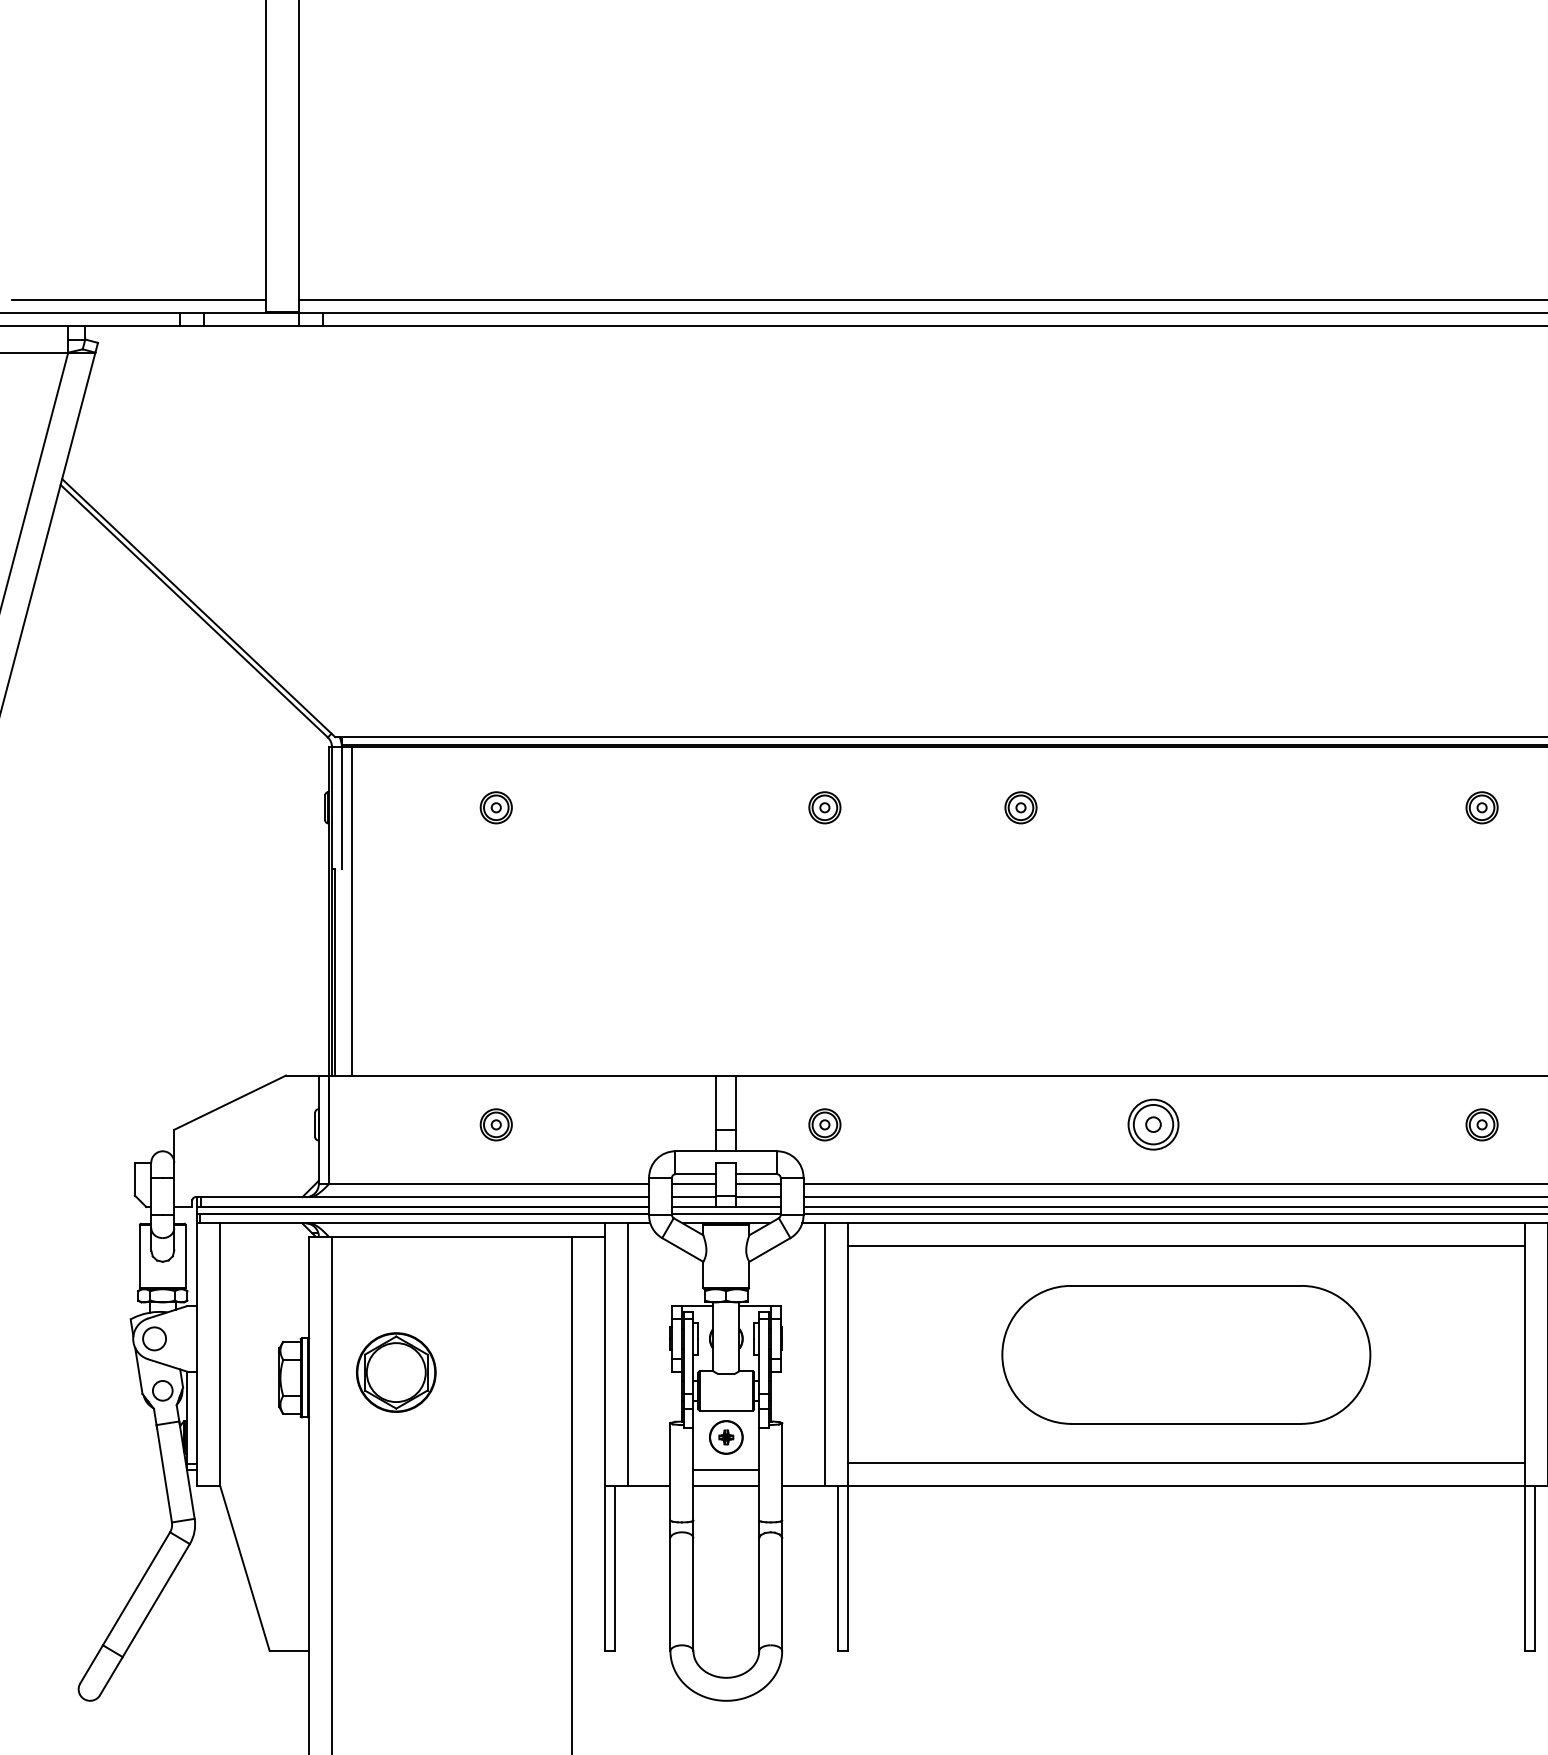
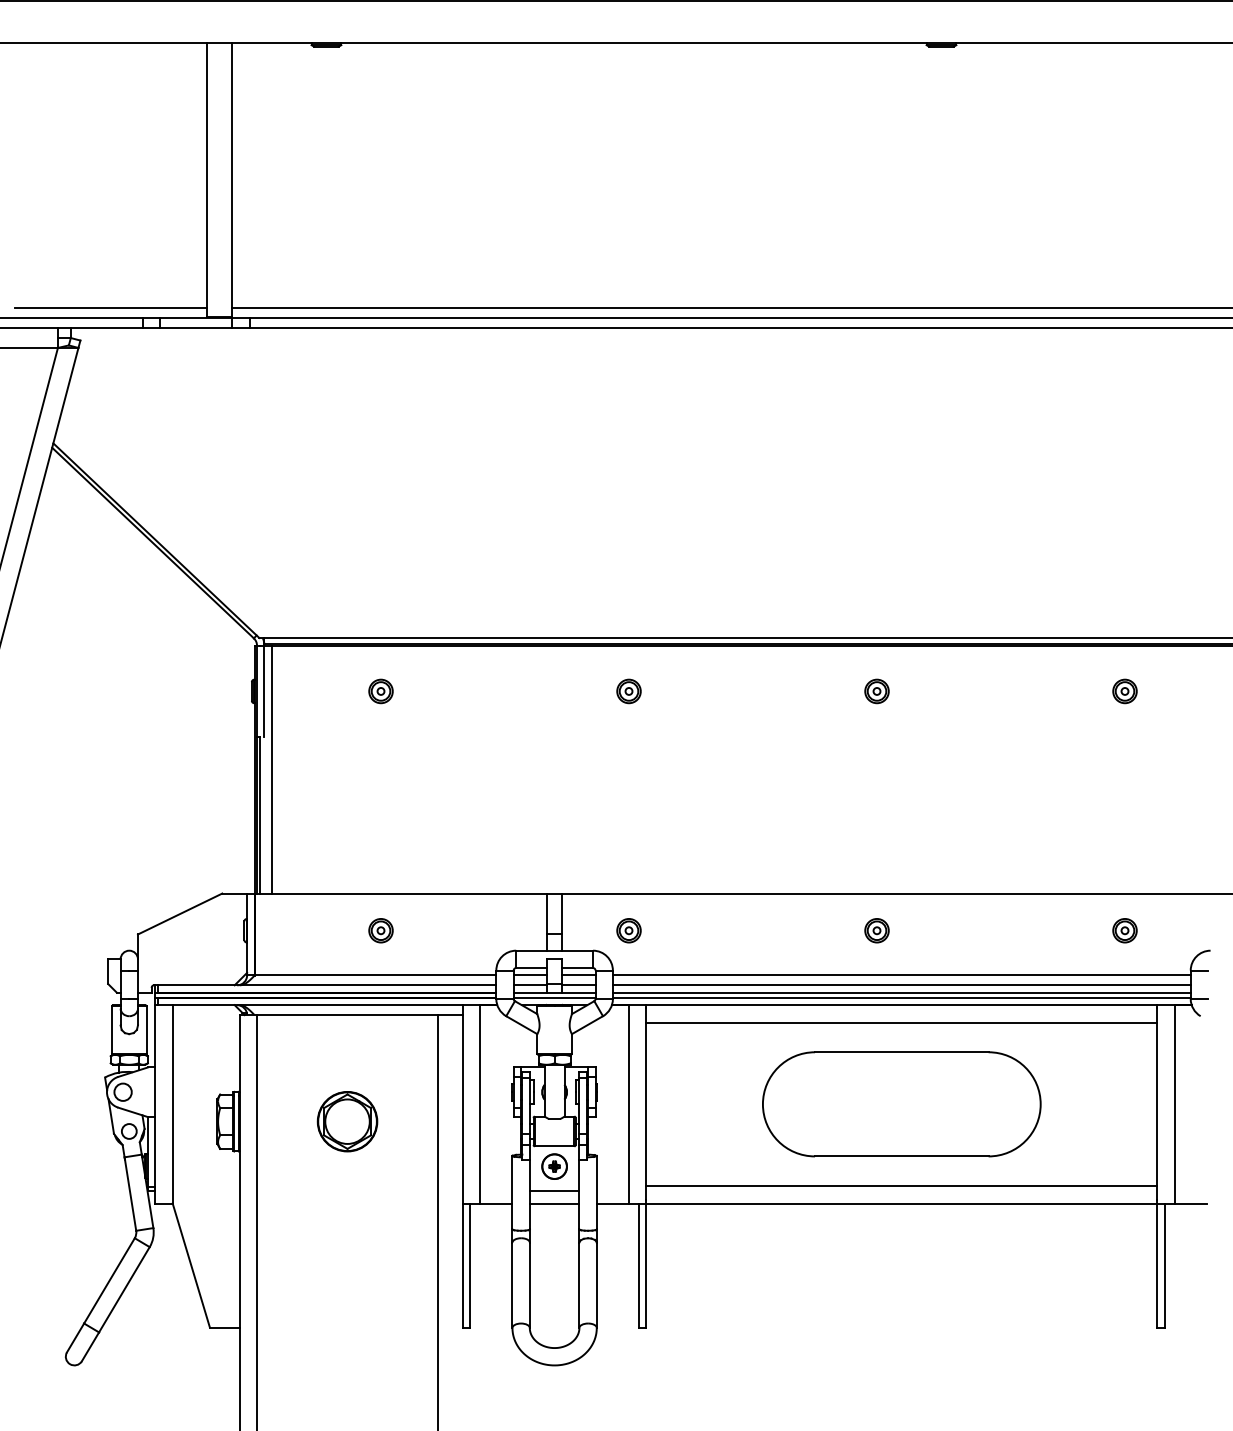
part: (1020, 807) -> (876, 691), moved
part: (1152, 1124) -> (876, 930), size x0.62
part: (396, 1372) -> (347, 1121), moved

